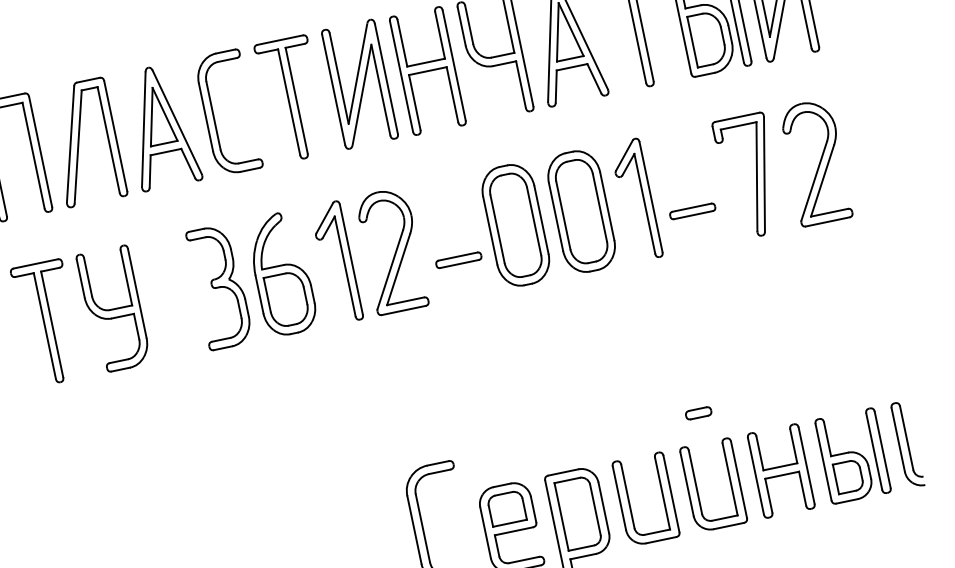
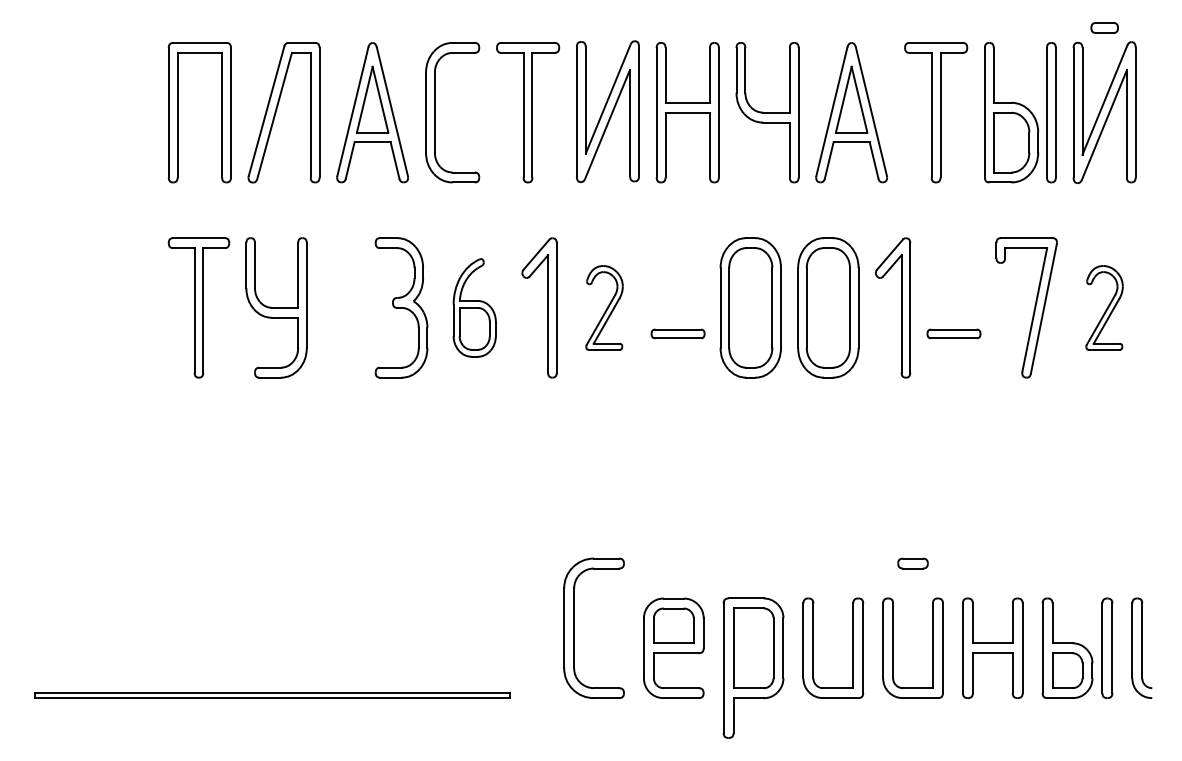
part: (815, 162) -> (1104, 307), size x0.6
part: (391, 250) -> (604, 307), size x0.6
part: (281, 273) -> (474, 307), size x0.7

